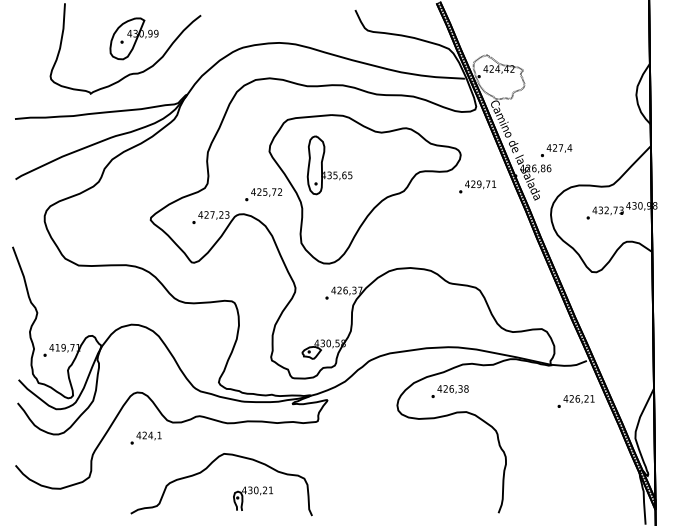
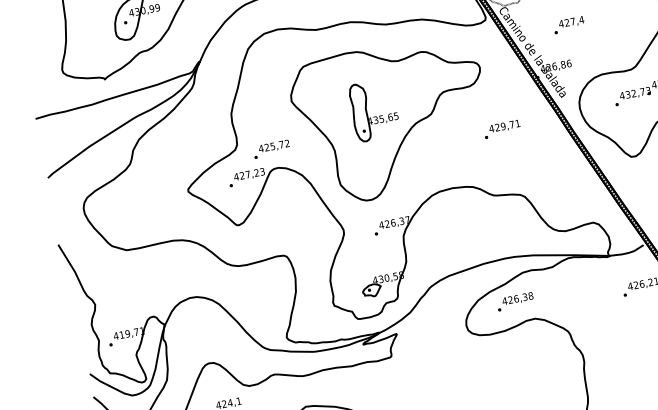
text: (556, 150) -> (569, 24), moved
part: (329, 165) -> (373, 110), moved
text: (477, 186) -> (501, 128), moved
text: (263, 194) -> (271, 149), moved

